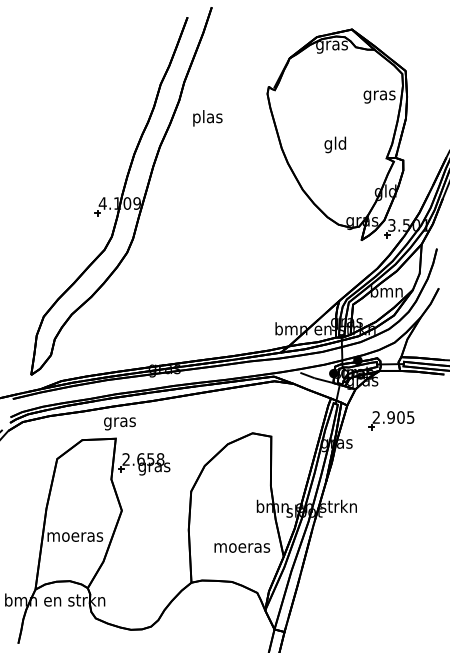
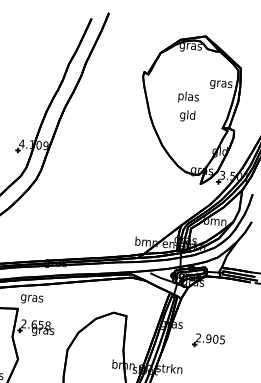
text: (207, 118) -> (188, 97), moved
part: (391, 420) -> (208, 340), moved
text: (119, 423) -> (31, 299), moved

